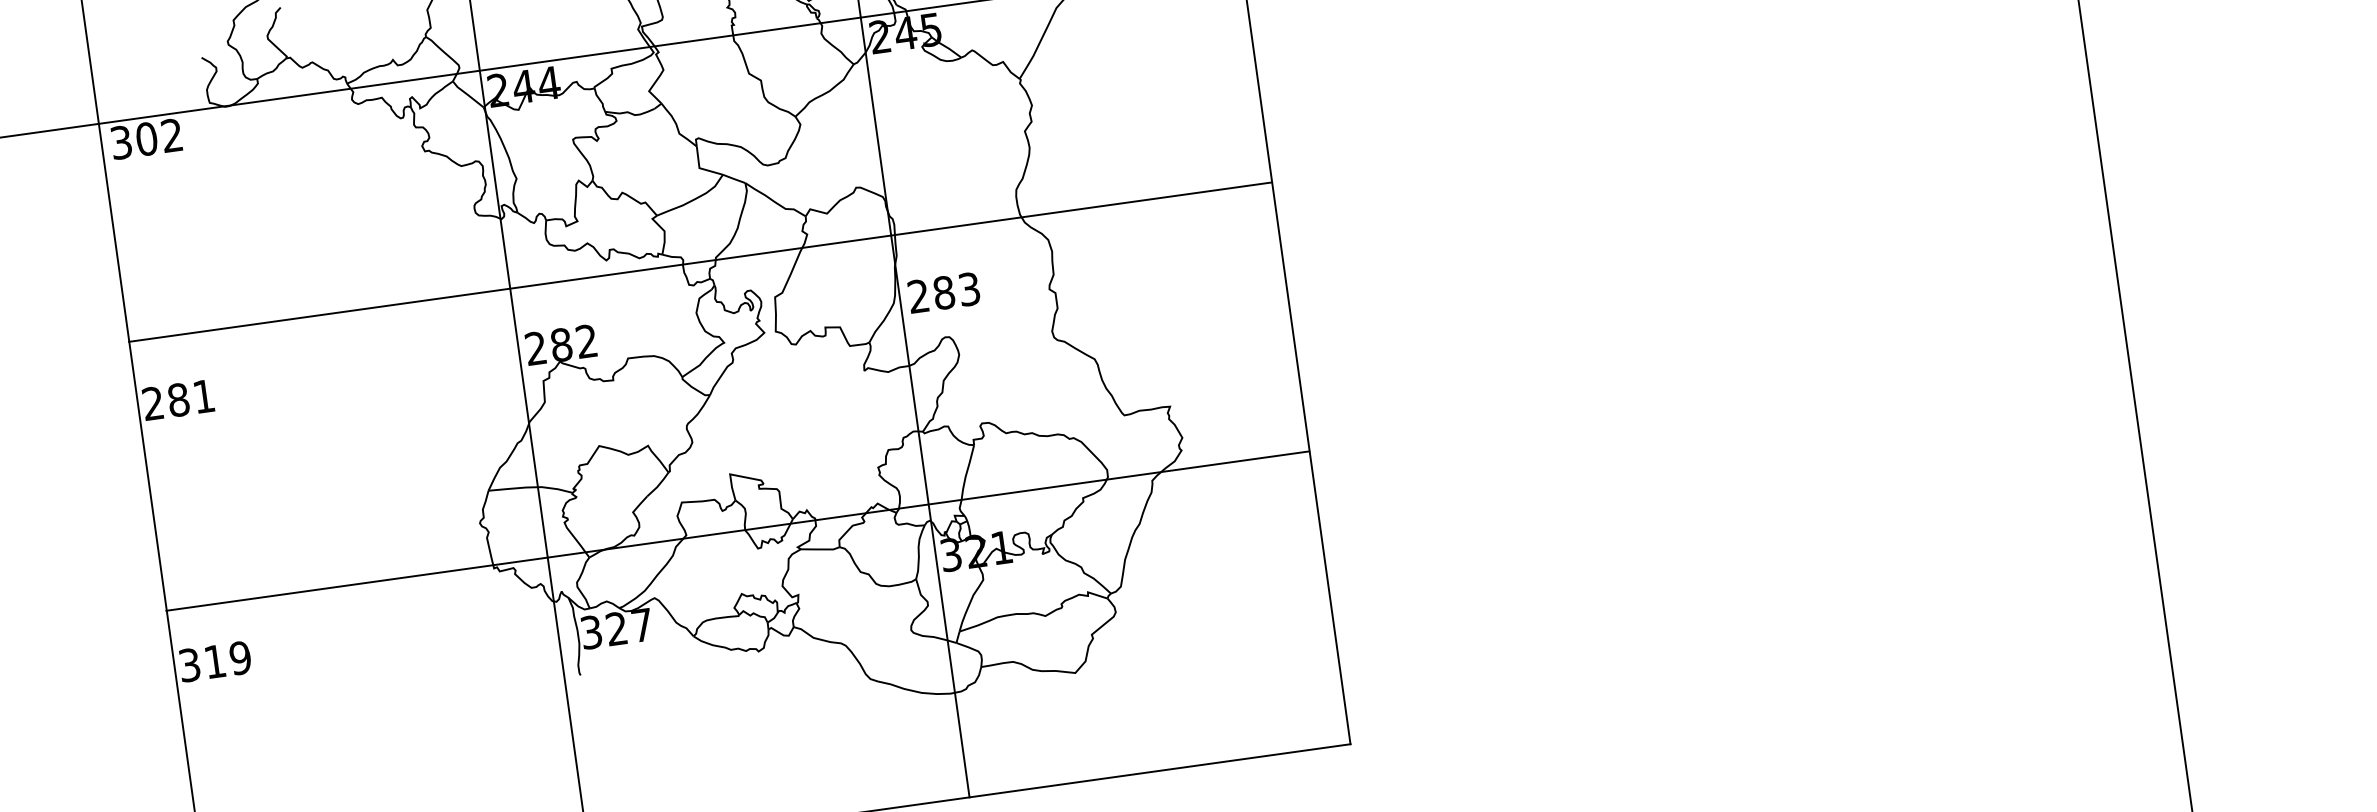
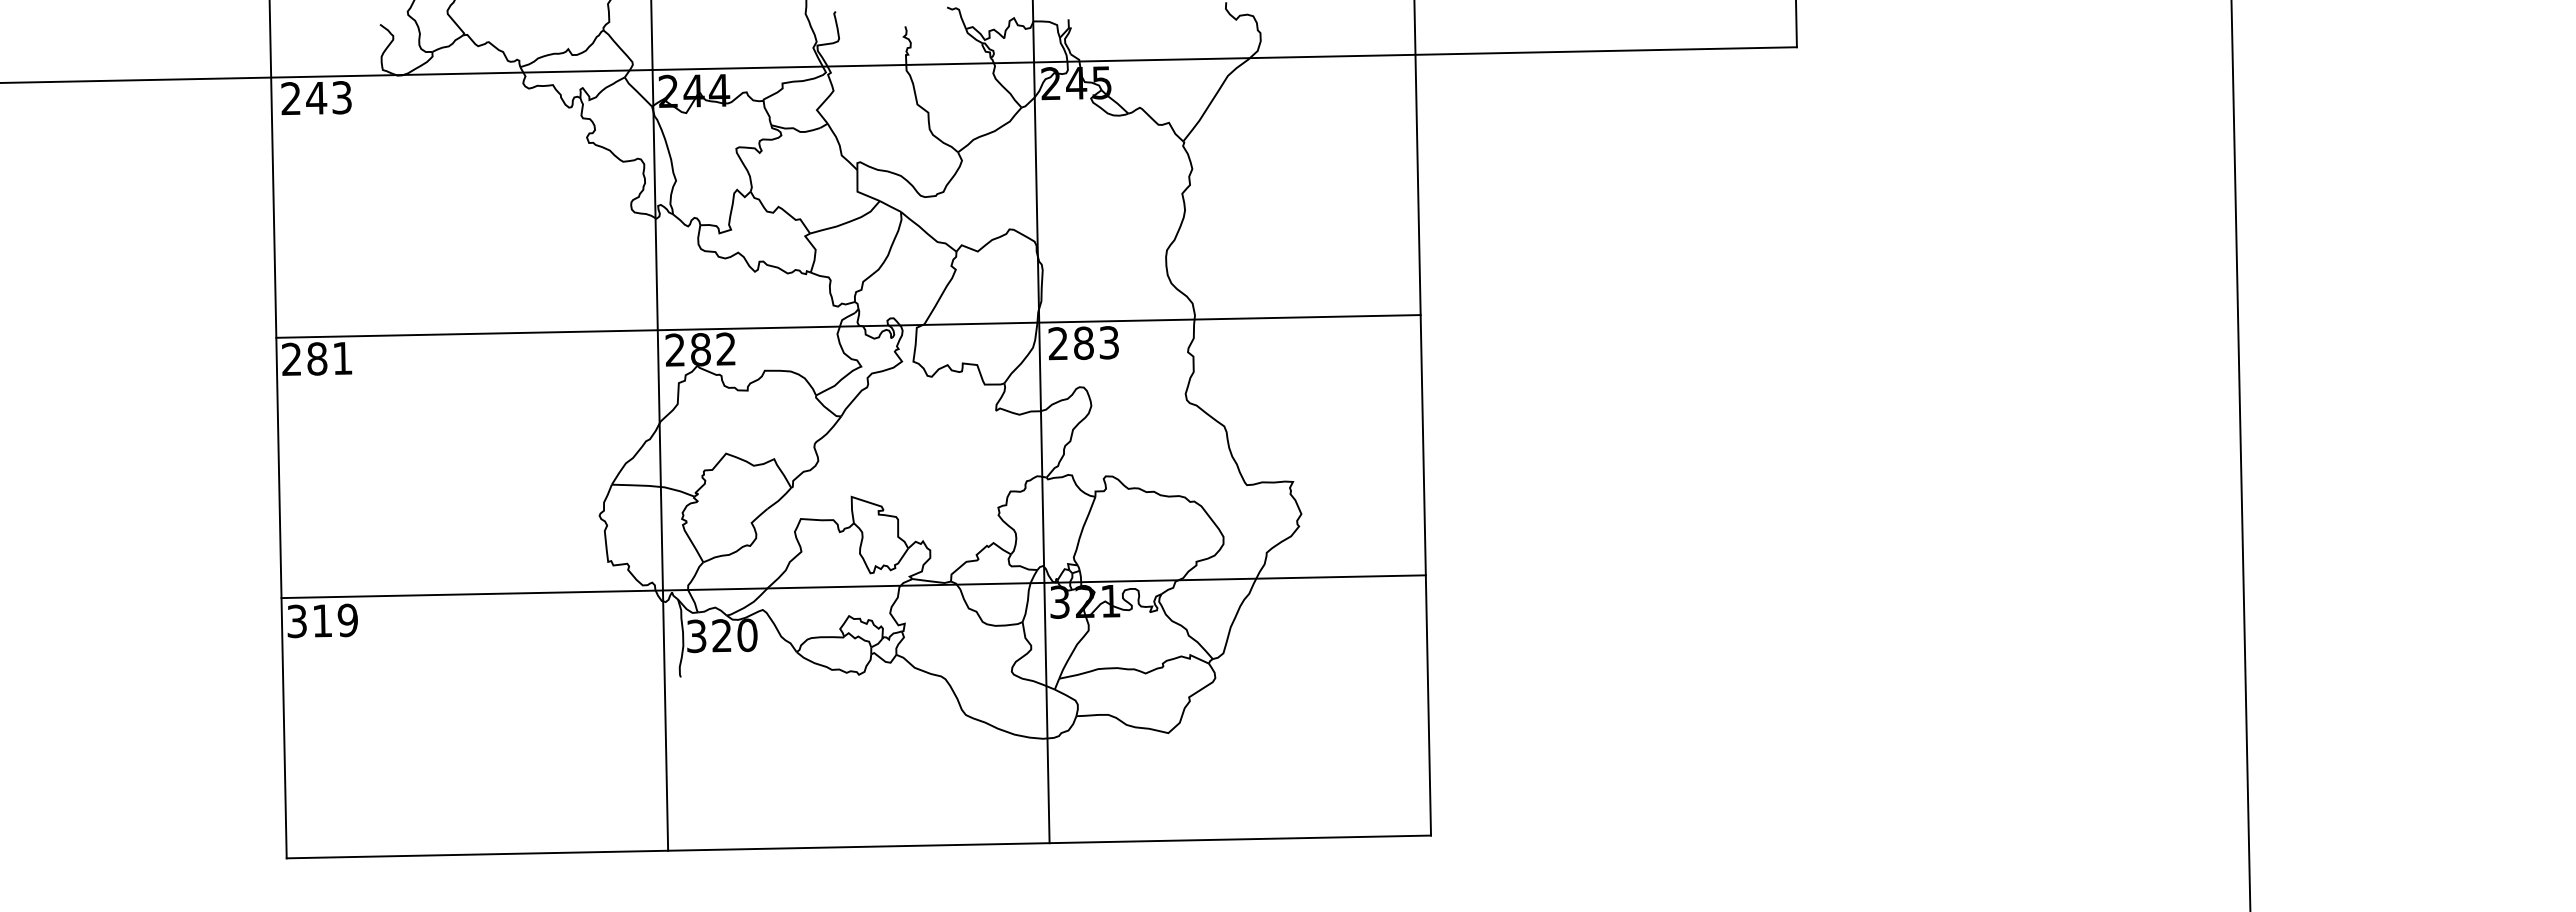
text: (146, 139) -> (316, 98), 302 -> 243
line: (700, 262) -> (848, 326), moved
line: (737, 530) -> (853, 586), moved
text: (642, 625) -> (747, 635), 327 -> 320

